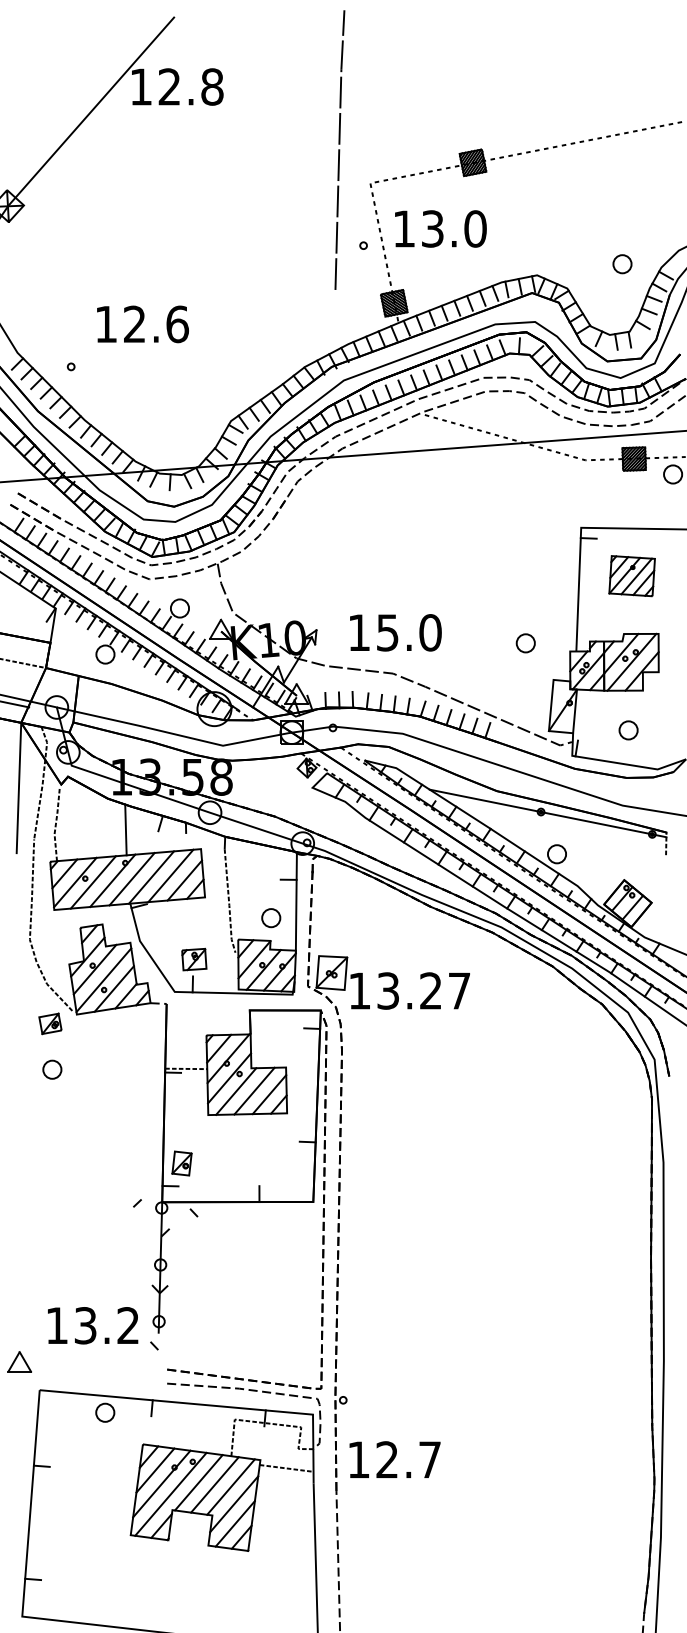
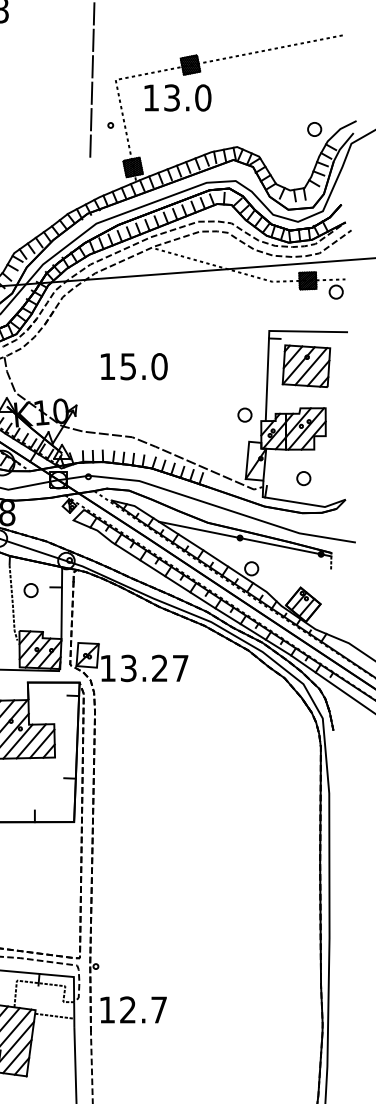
text: (440, 228) -> (177, 97), moved
part: (622, 264) -> (314, 129), moved
part: (631, 575) -> (305, 365), size x1.43
text: (395, 632) -> (134, 366), moved
part: (525, 643) -> (244, 415), moved
part: (271, 918) -> (31, 590), moved

